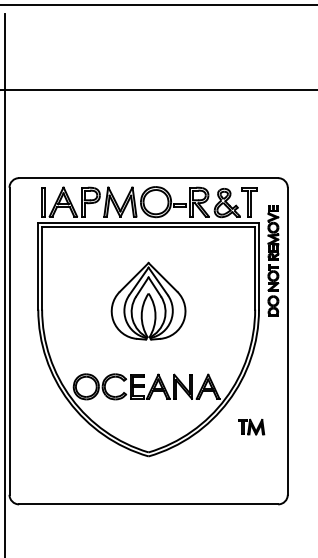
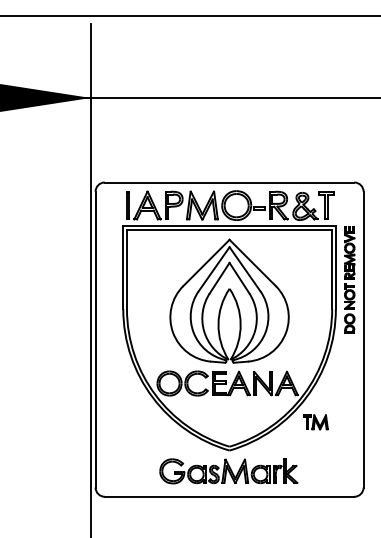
part: (273, 260) -> (349, 279), moved
part: (148, 300) -> (229, 300), size x1.67
part: (251, 427) -> (315, 422), moved
part: (147, 478) -> (228, 471), added

